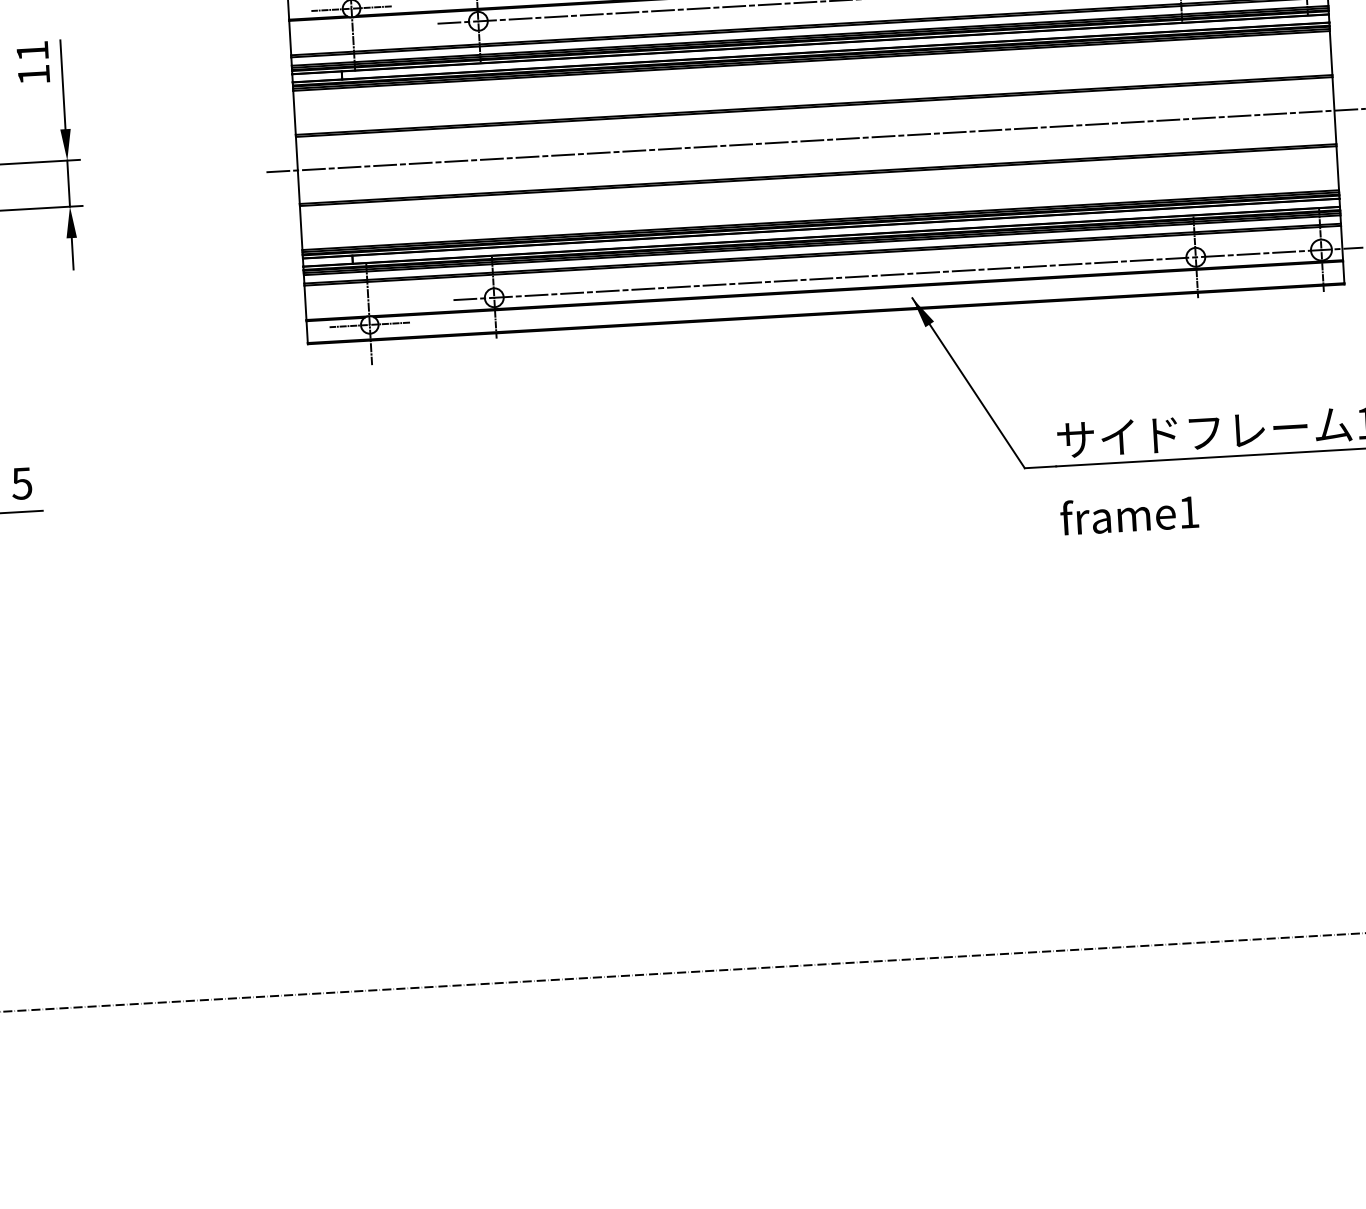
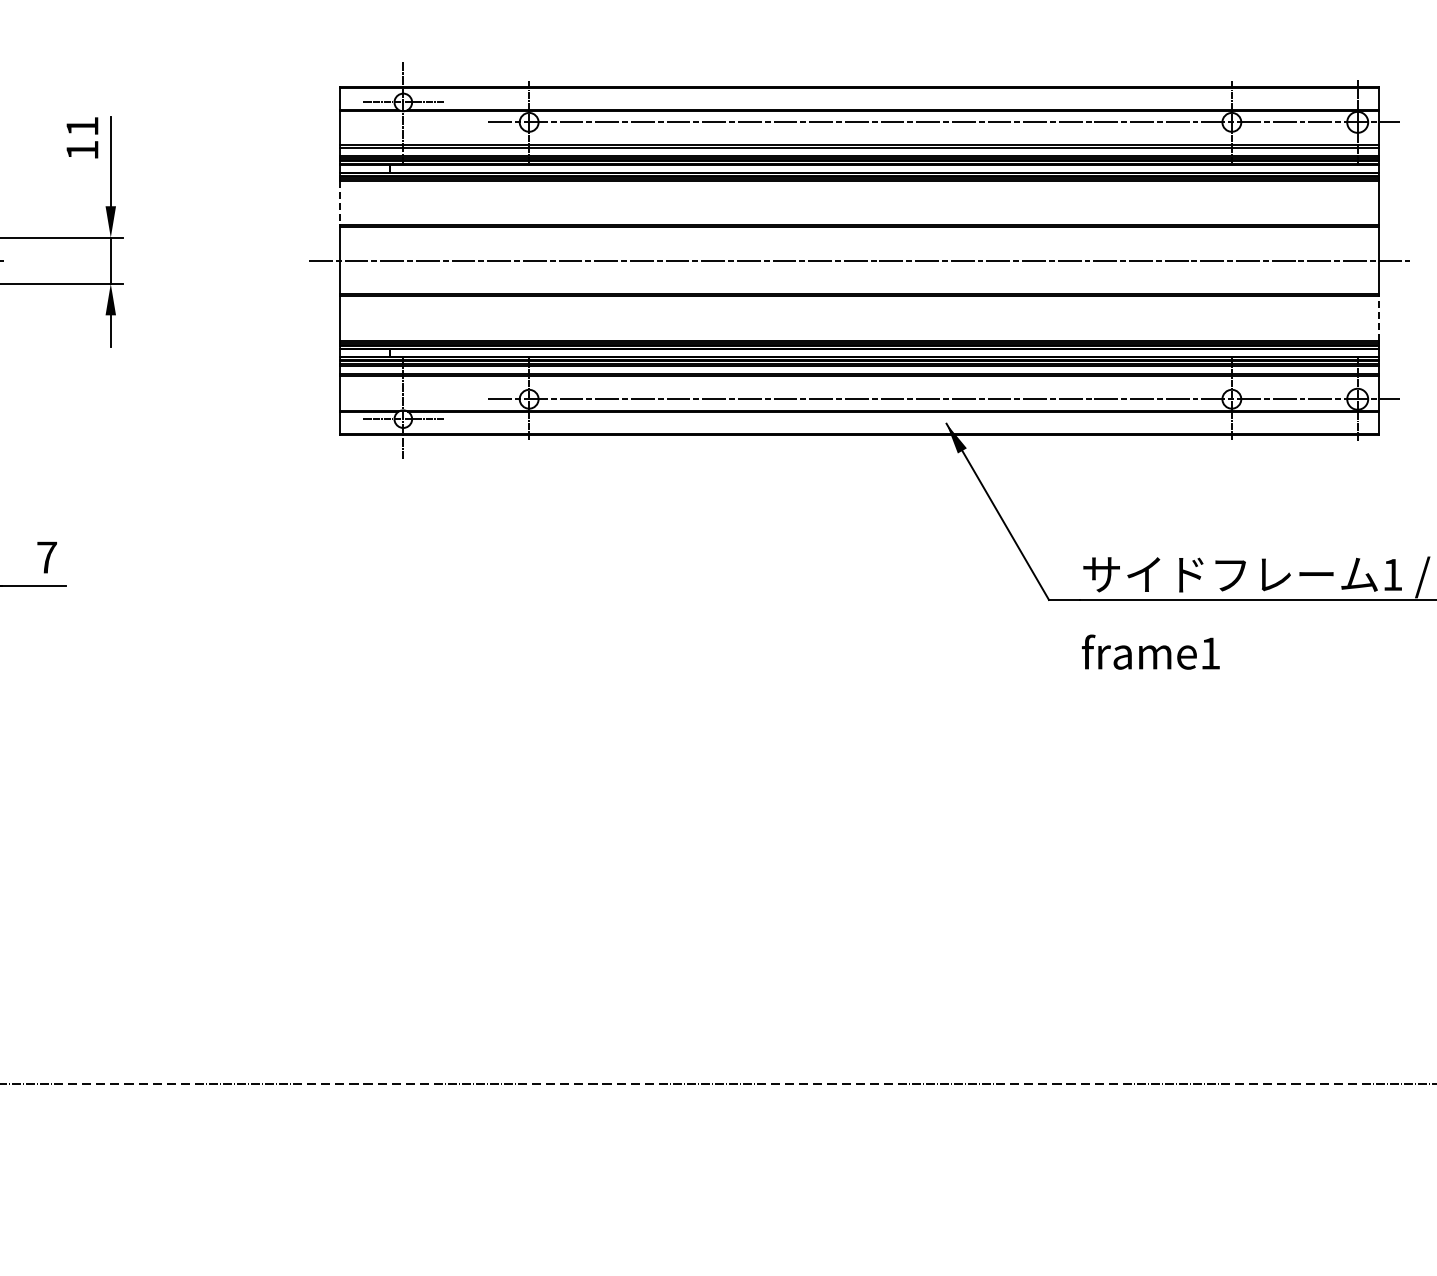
line: (294, 113) -> (340, 203), solid -> dashed
line: (1337, 168) -> (1378, 318), solid -> dashed
text: (21, 483) -> (46, 557), 5 -> 7

